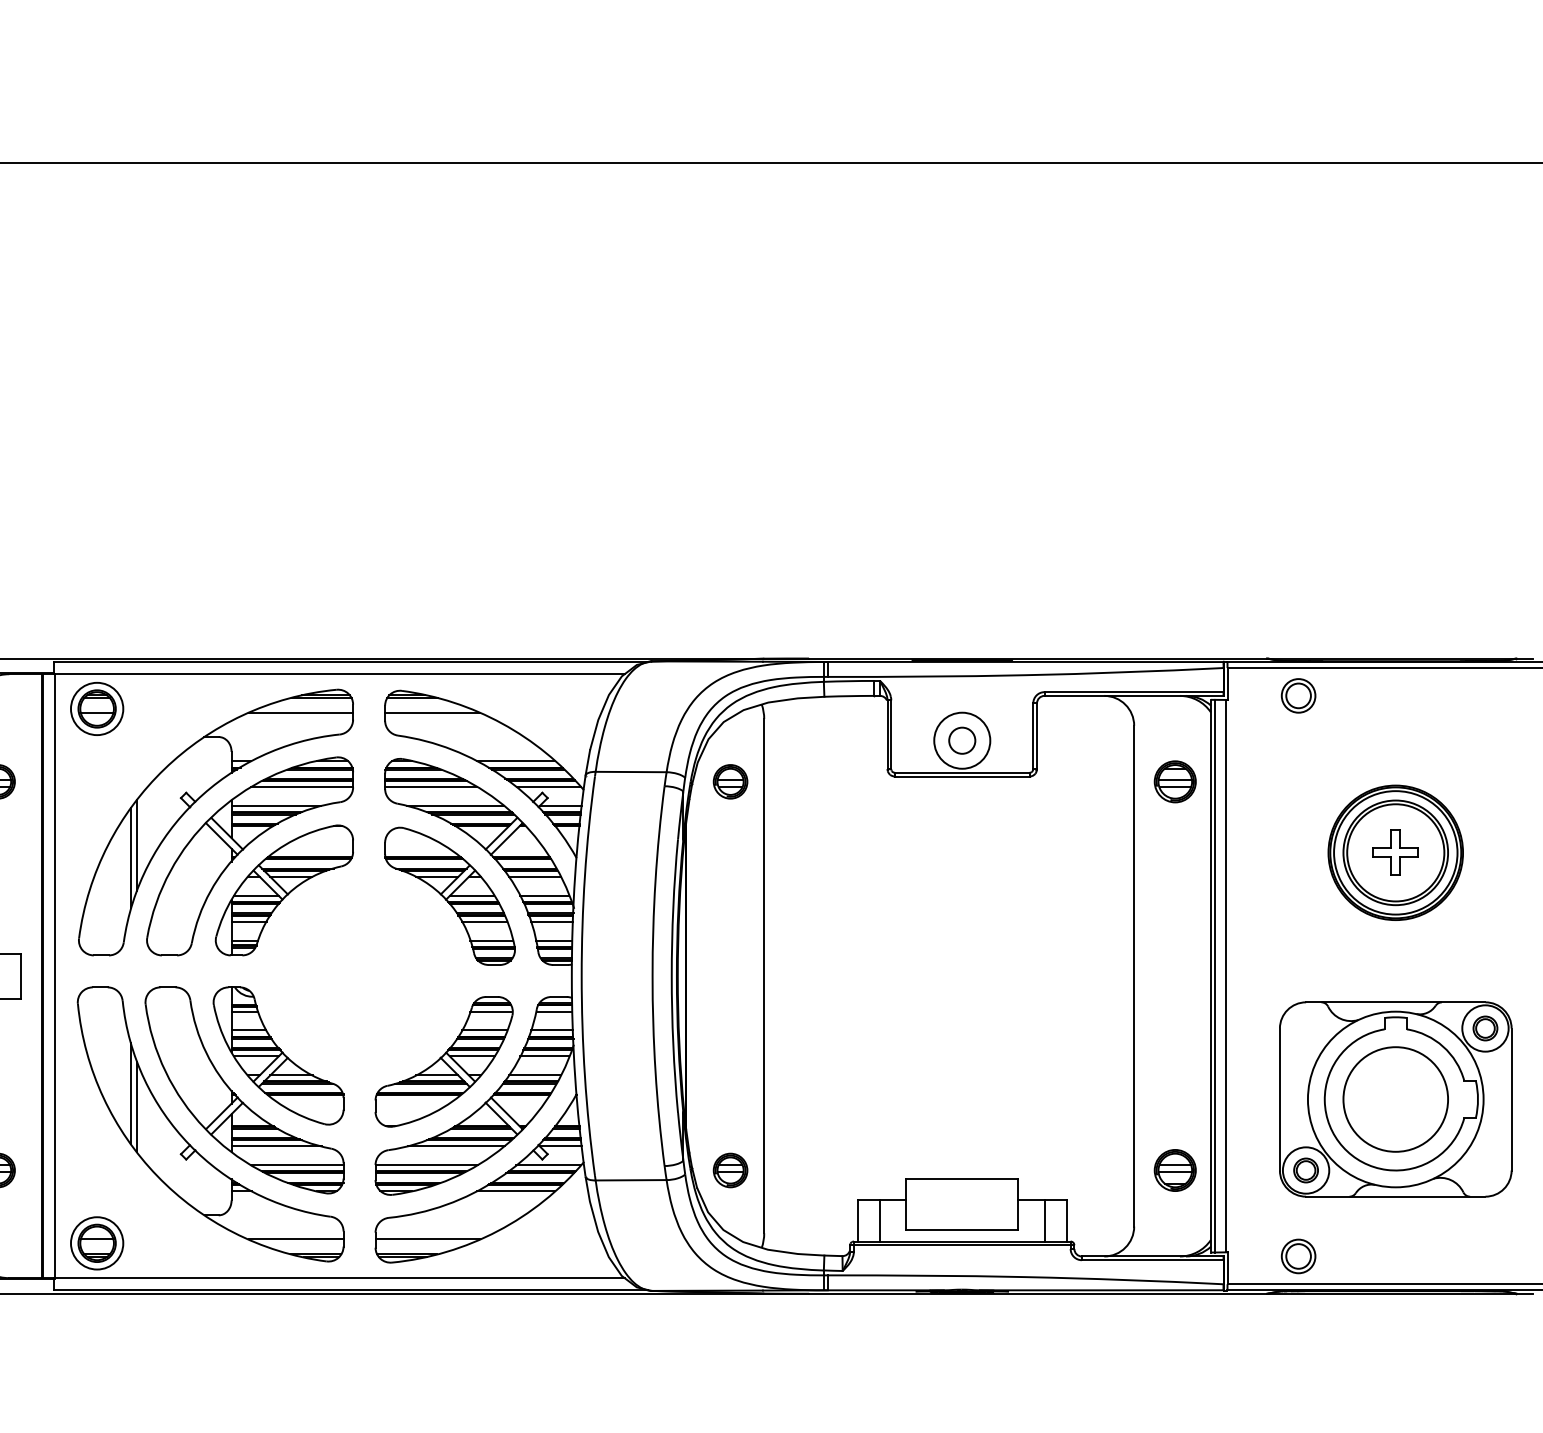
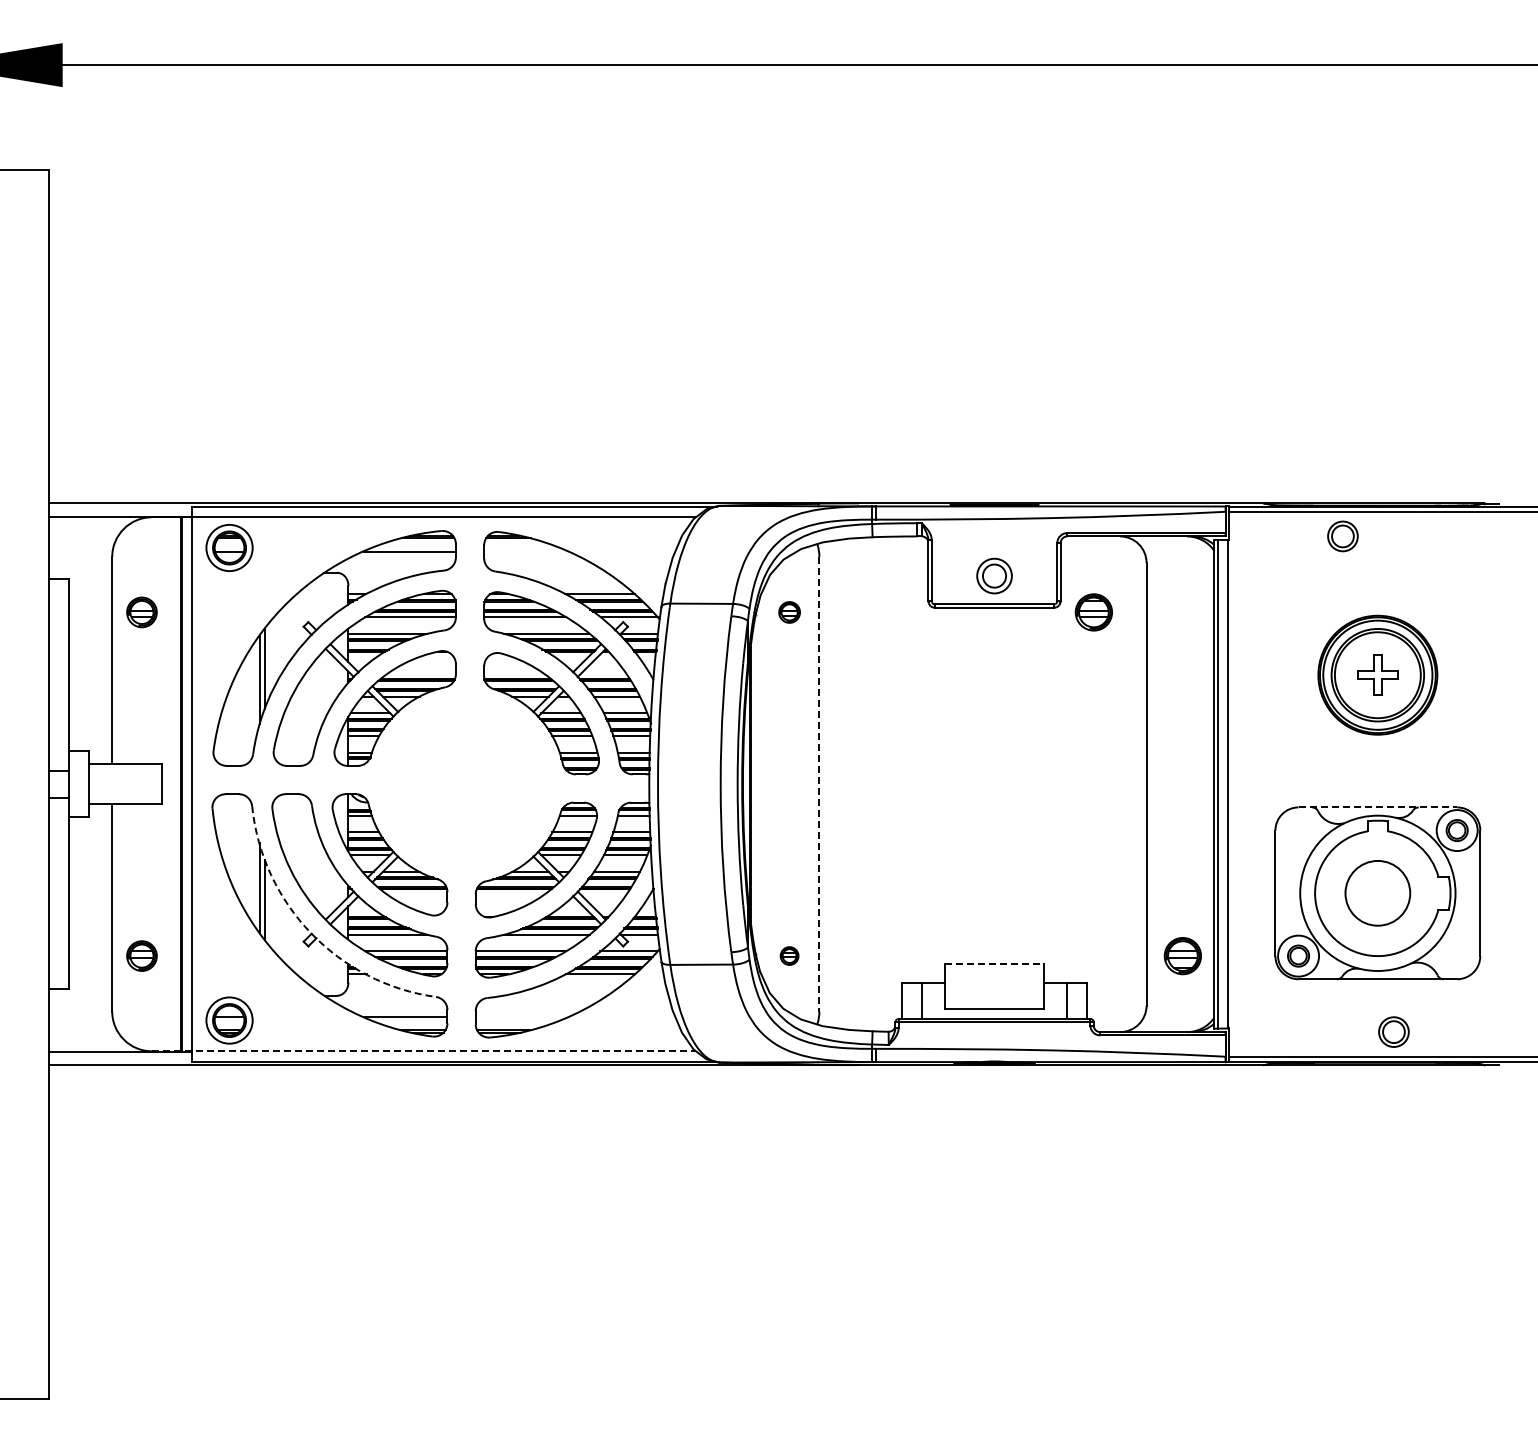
part: (1298, 695) -> (1342, 536), moved
line: (431, 712) -> (525, 551), removed
circle: (962, 740) -> (994, 575), size x0.7
part: (730, 781) -> (789, 612), size x0.7
part: (1174, 781) -> (1093, 612), moved
line: (764, 976) -> (819, 784), solid -> dashed
line: (1396, 1002) -> (1378, 807), solid -> dashed
circle: (1395, 1099) -> (1377, 893), size x0.7
arc: (189, 1144) -> (311, 933), solid -> dashed
part: (730, 1169) -> (789, 955), size x0.6
line: (962, 1179) -> (994, 964), solid -> dashed
line: (427, 1238) -> (521, 1016), removed
part: (1298, 1255) -> (1393, 1031), moved
line: (317, 1278) -> (424, 1051), solid -> dashed

